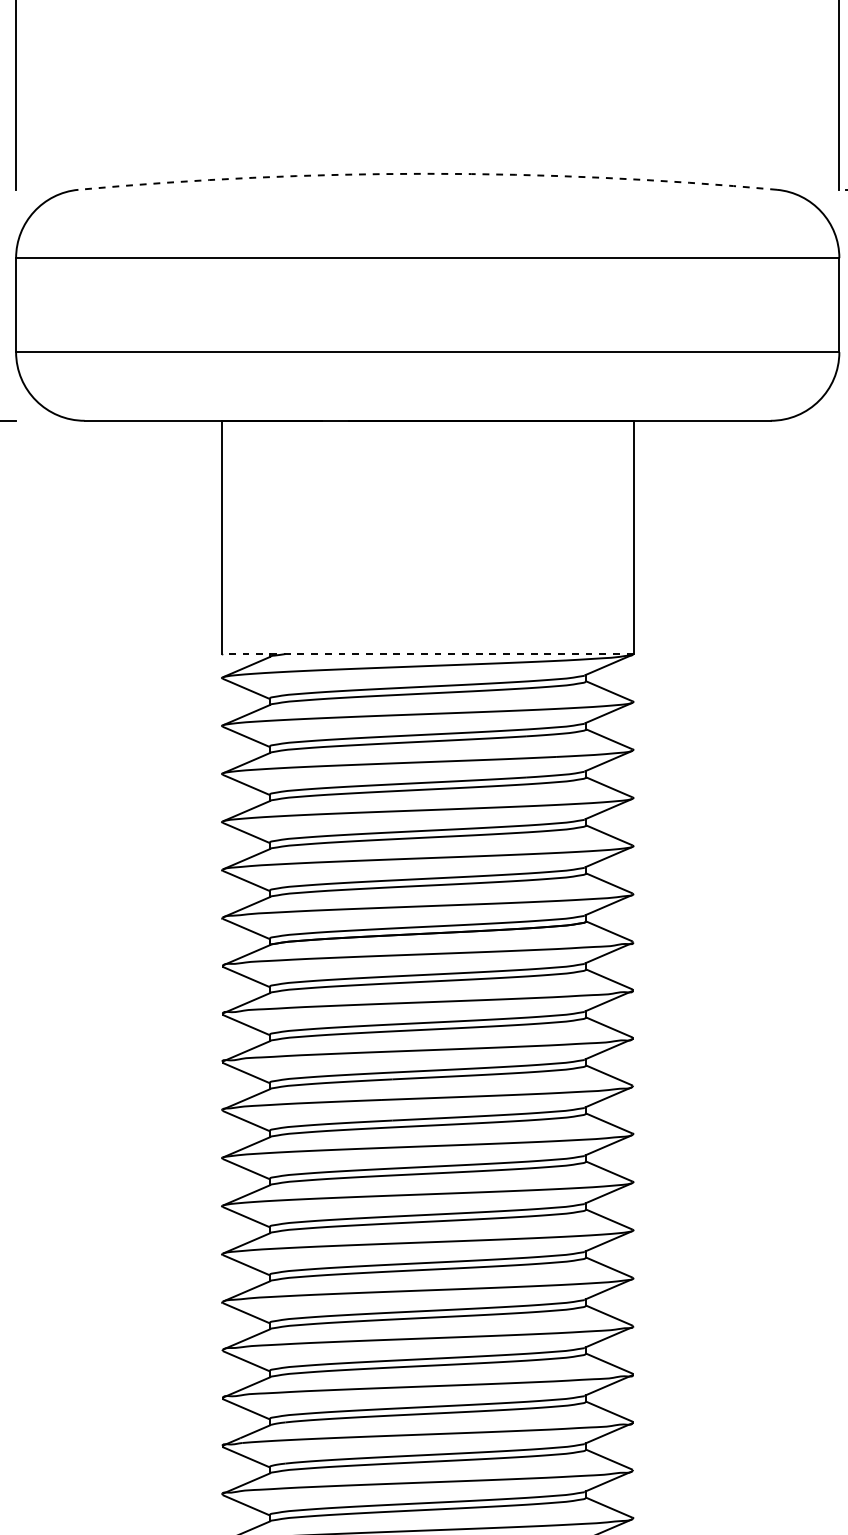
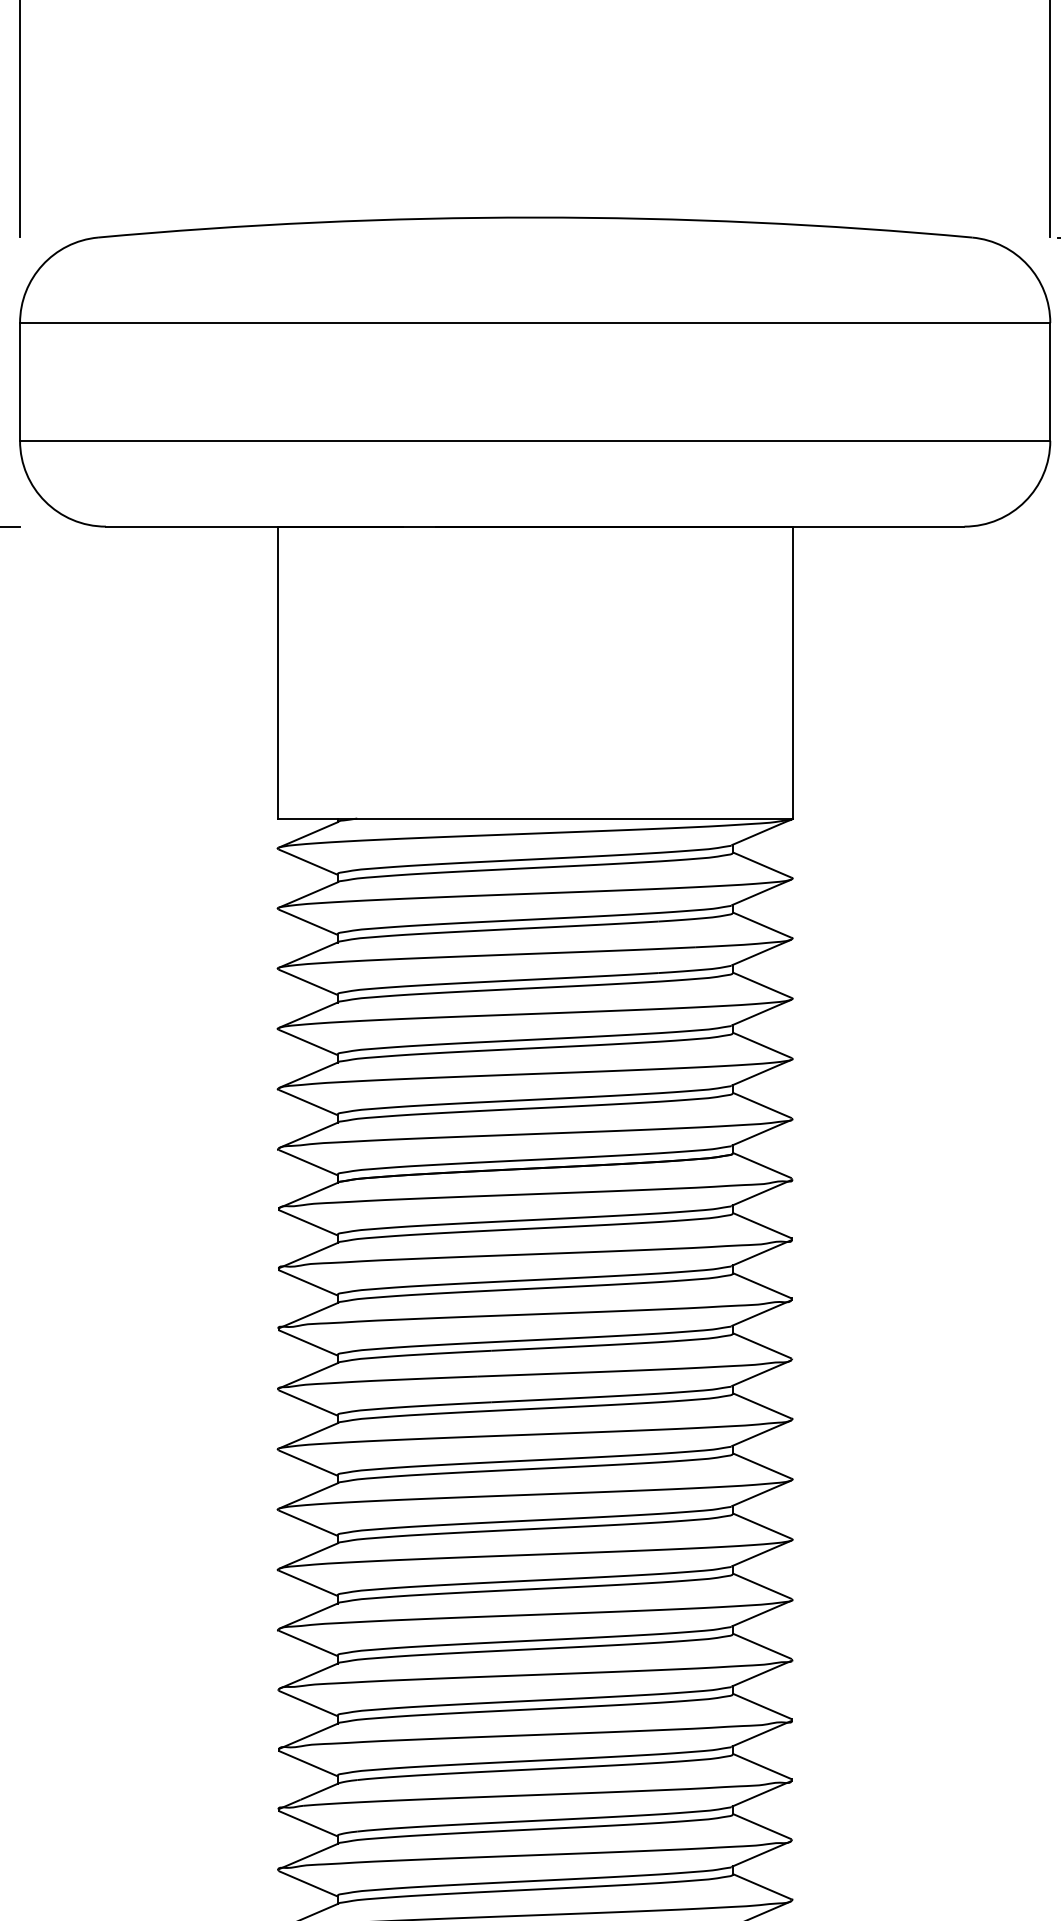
arc: (427, 173) -> (535, 217), dashed -> solid
line: (427, 654) -> (535, 818), dashed -> solid

